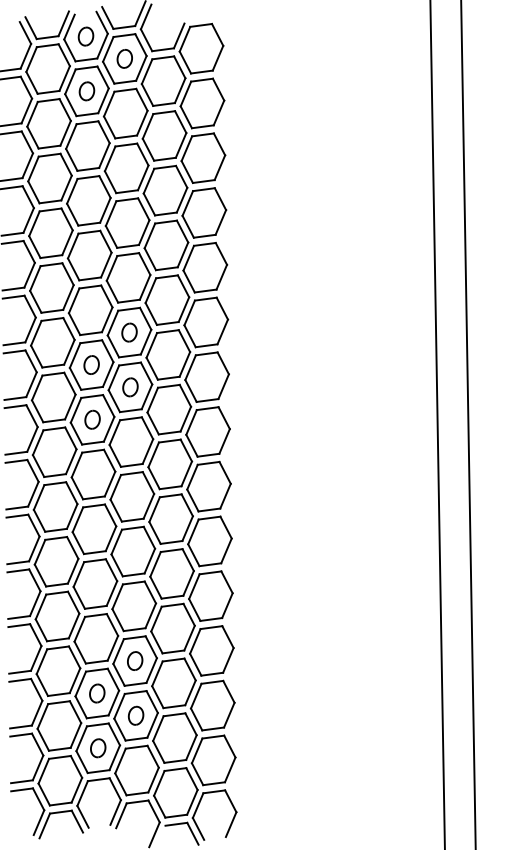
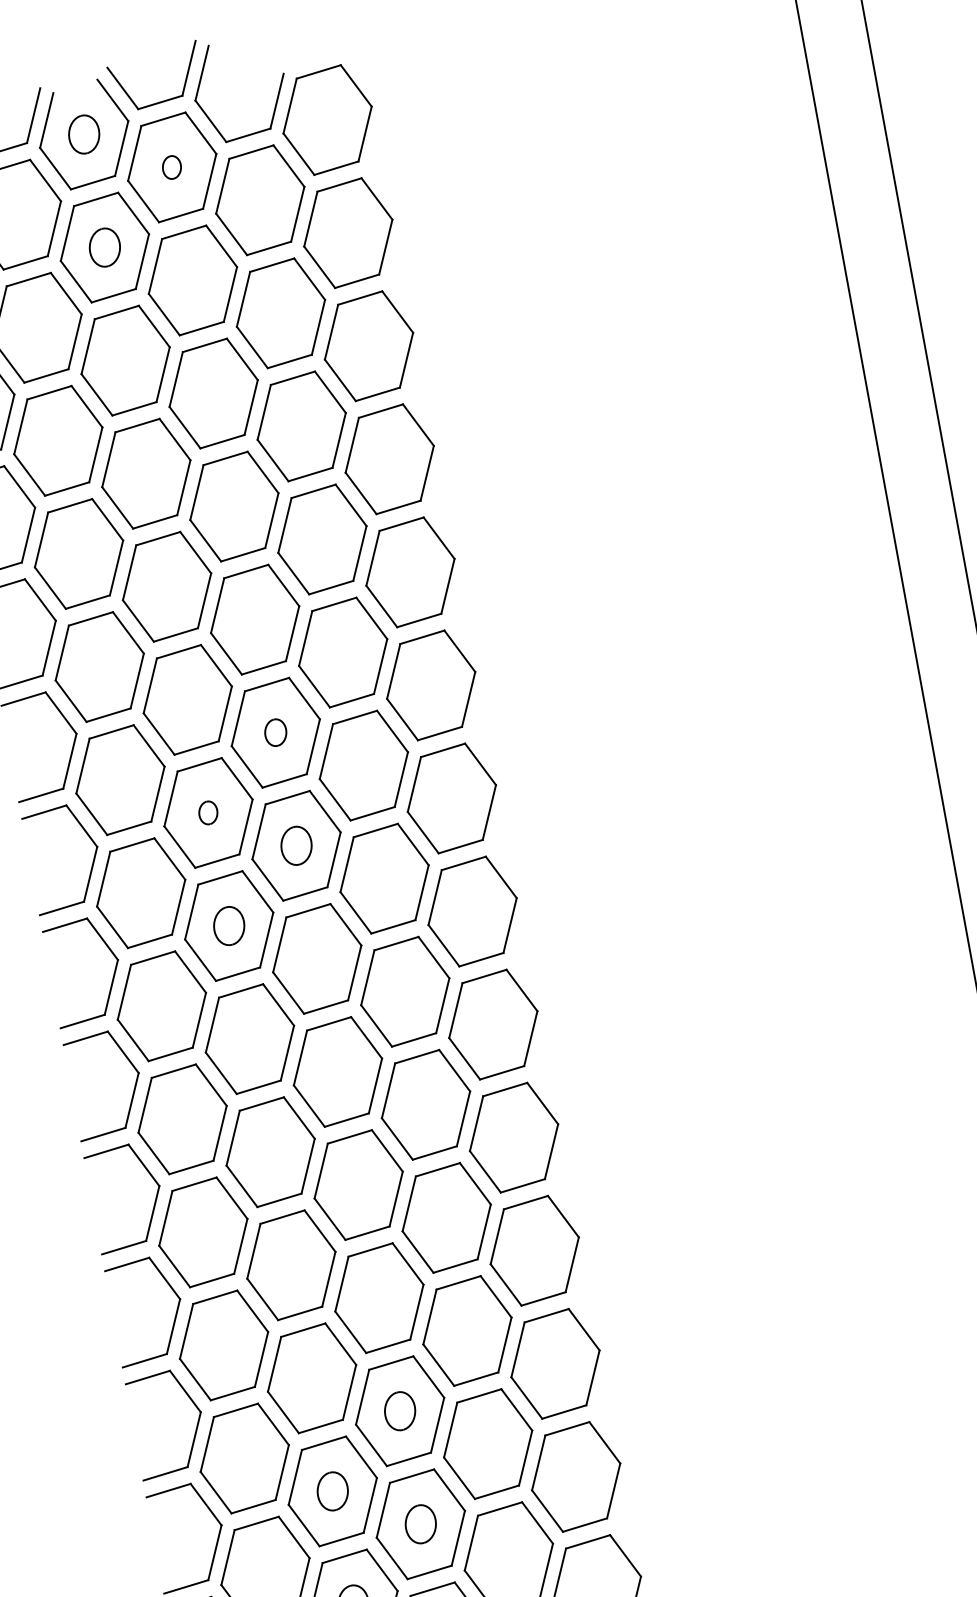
part: (124, 58) -> (171, 166), size x0.6
part: (129, 332) -> (275, 732), size x0.7
part: (91, 364) -> (207, 811), size x0.6

